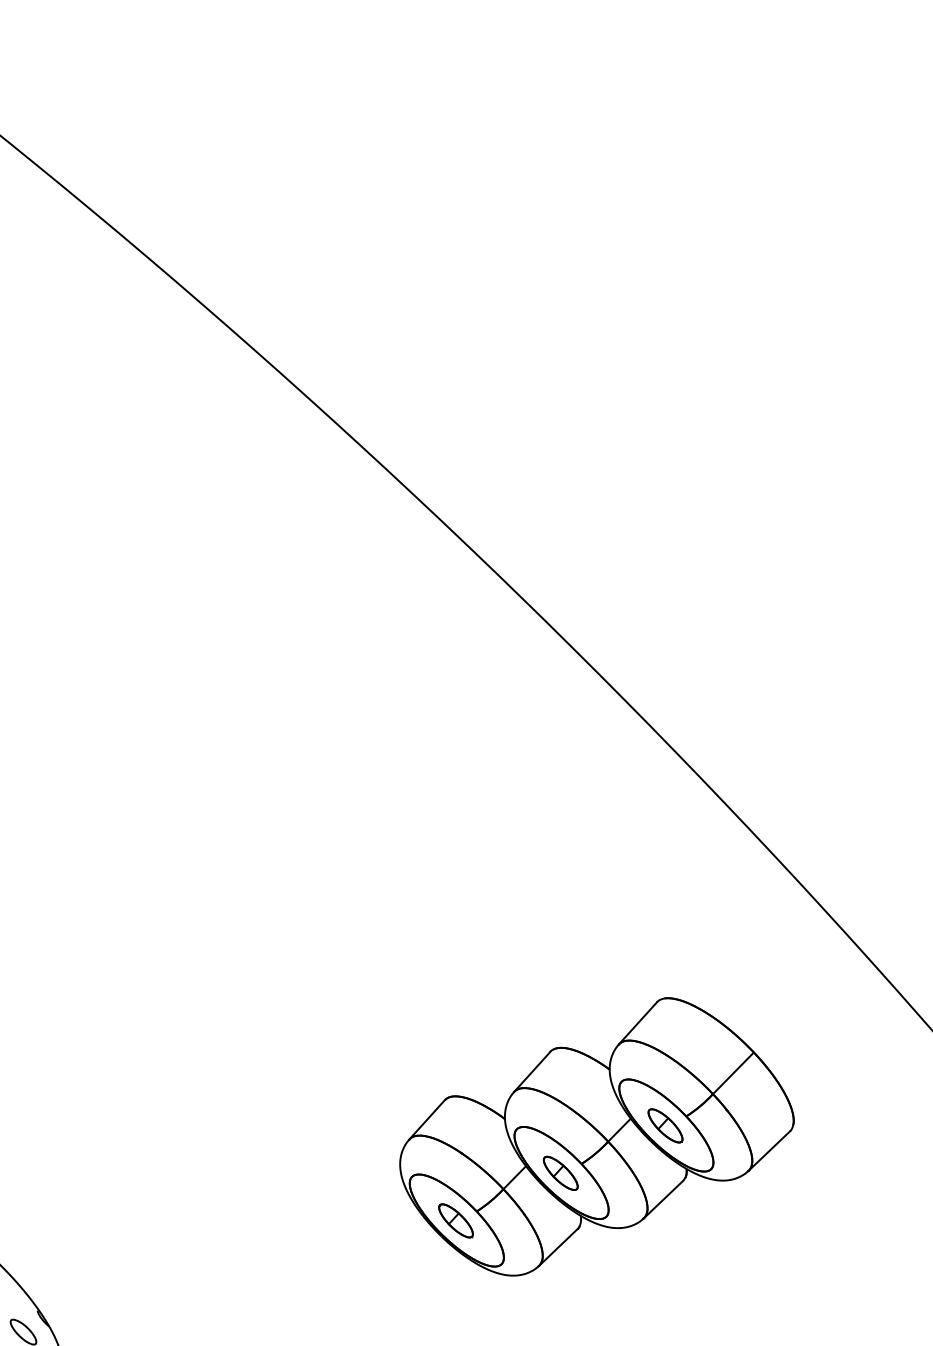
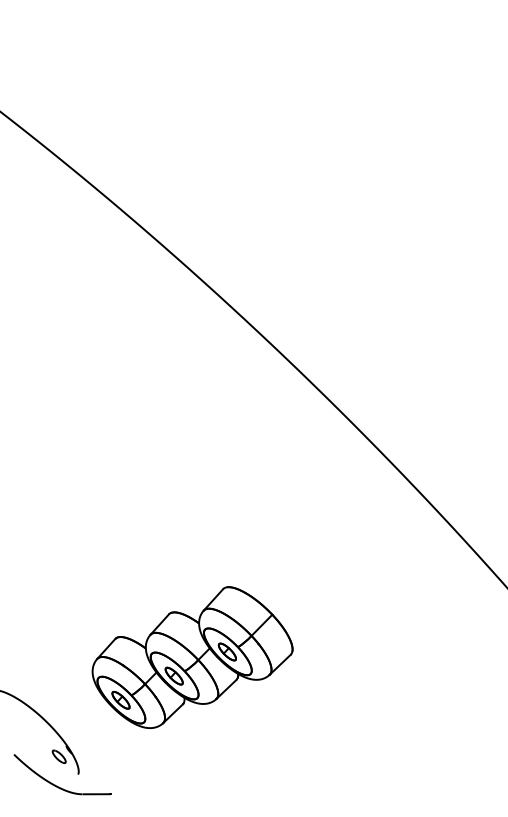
part: (596, 1136) -> (192, 657), moved

